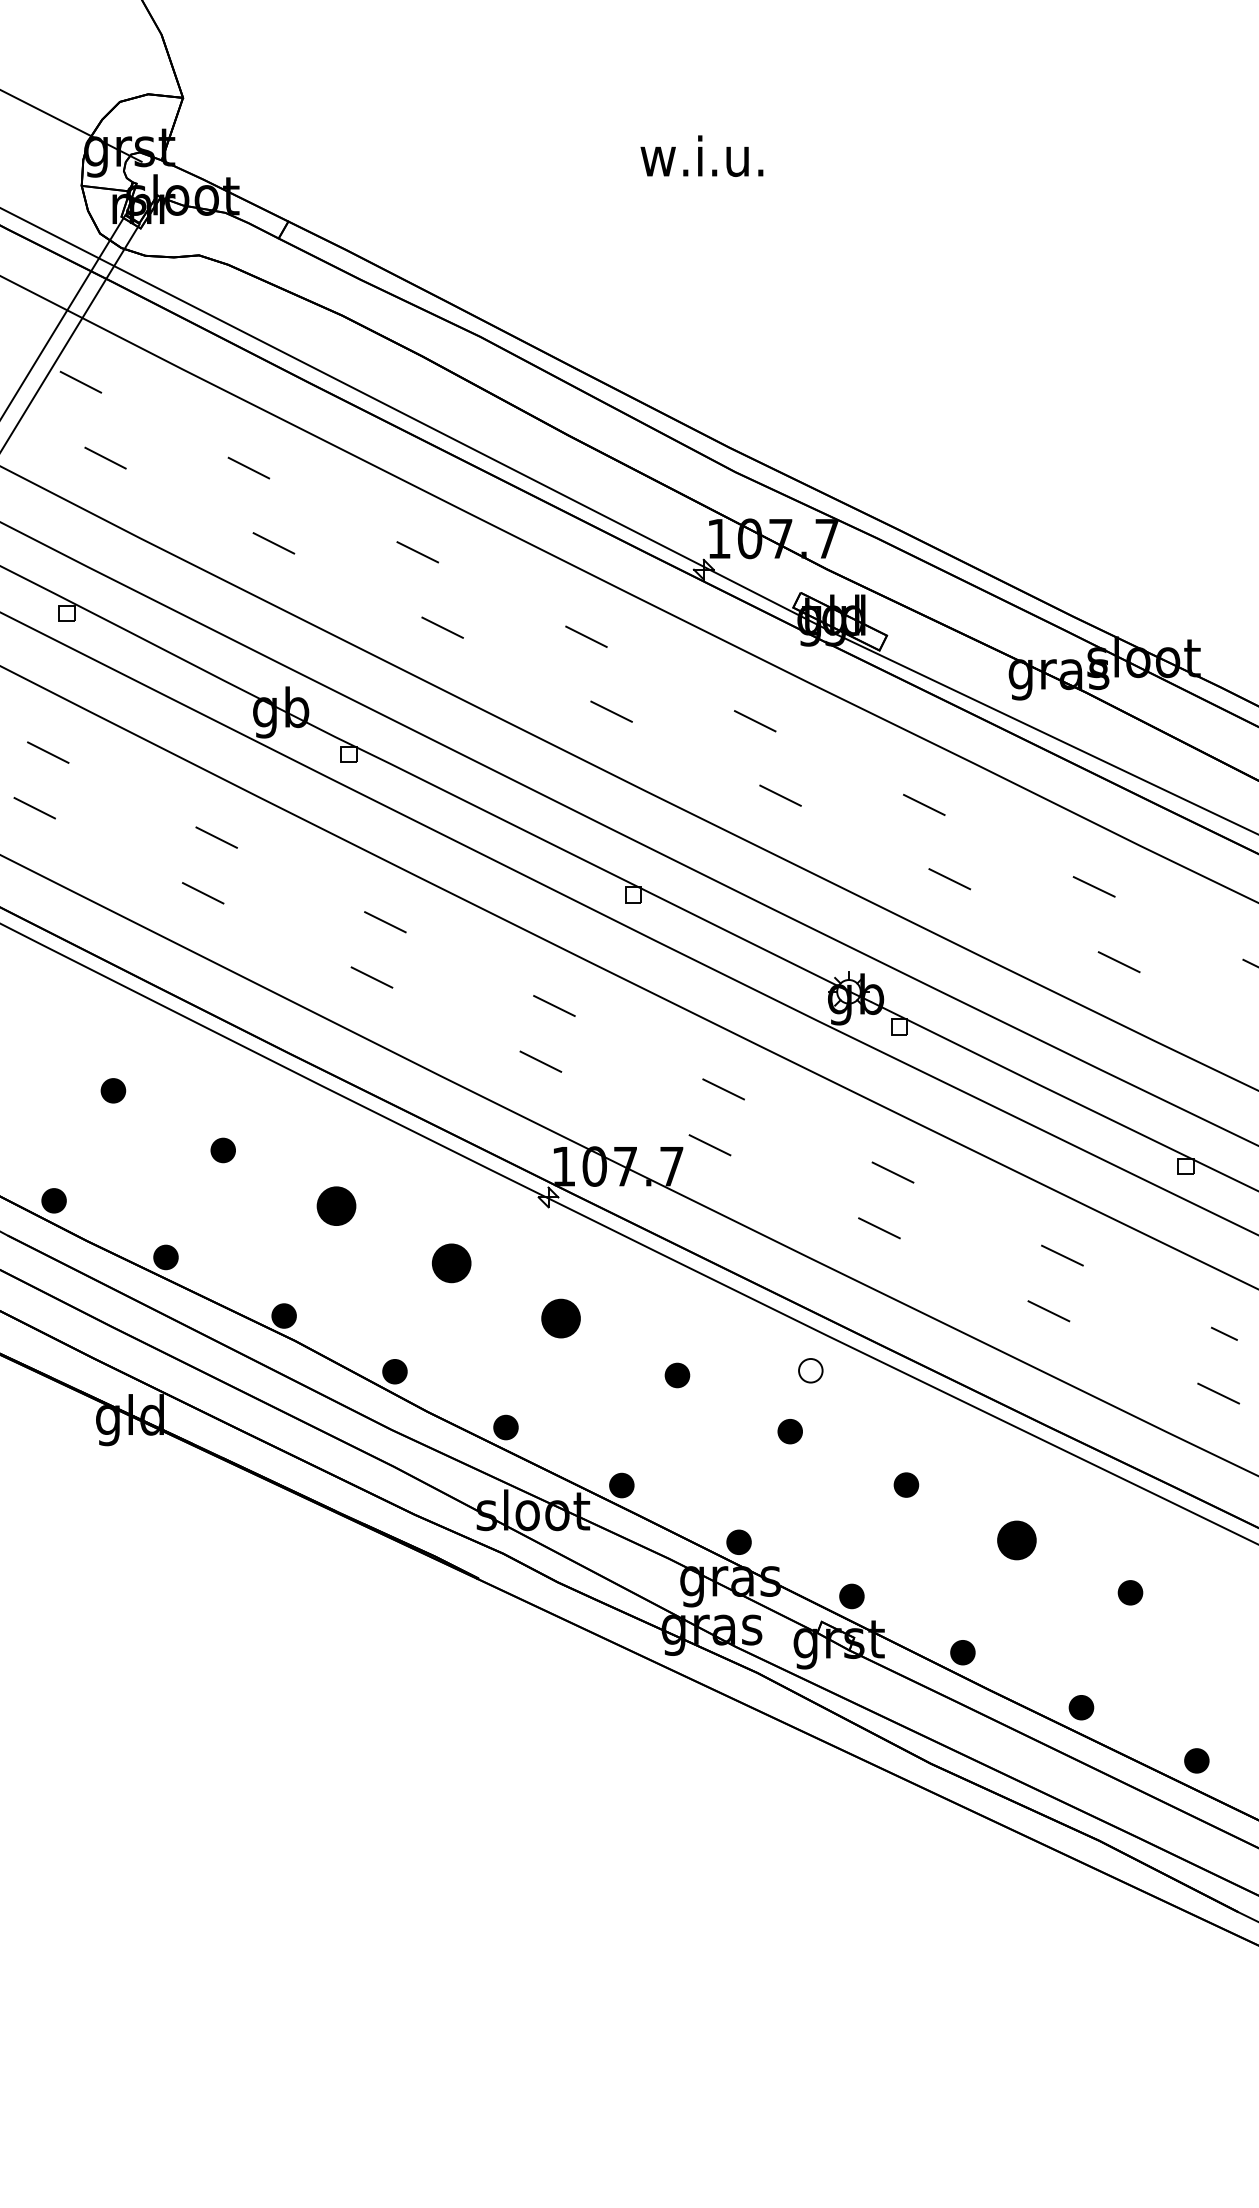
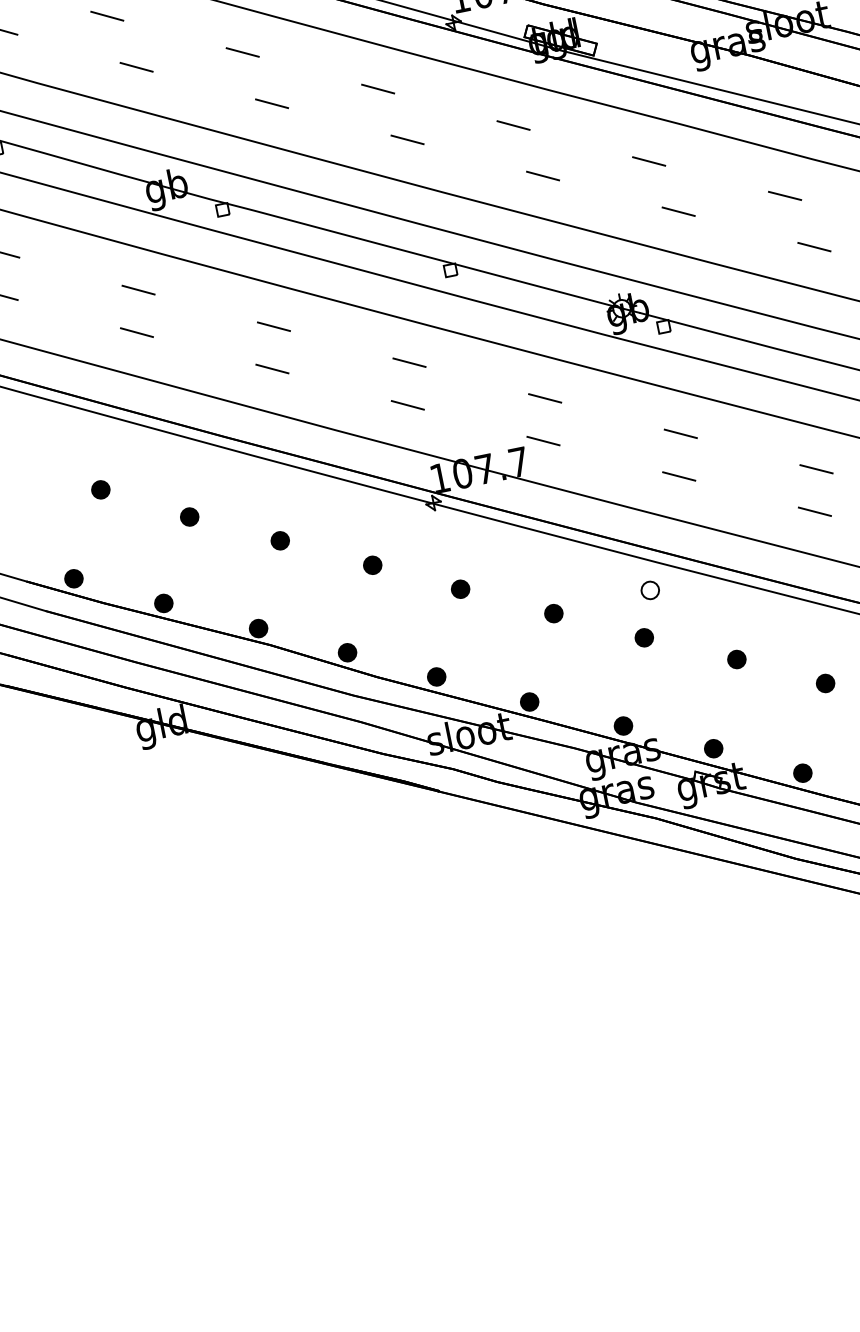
part: (335, 1205) -> (279, 540), size x0.62
part: (451, 1262) -> (372, 564), size x0.62
part: (560, 1317) -> (460, 588), size x0.62
part: (1016, 1540) -> (825, 683), size x0.62

